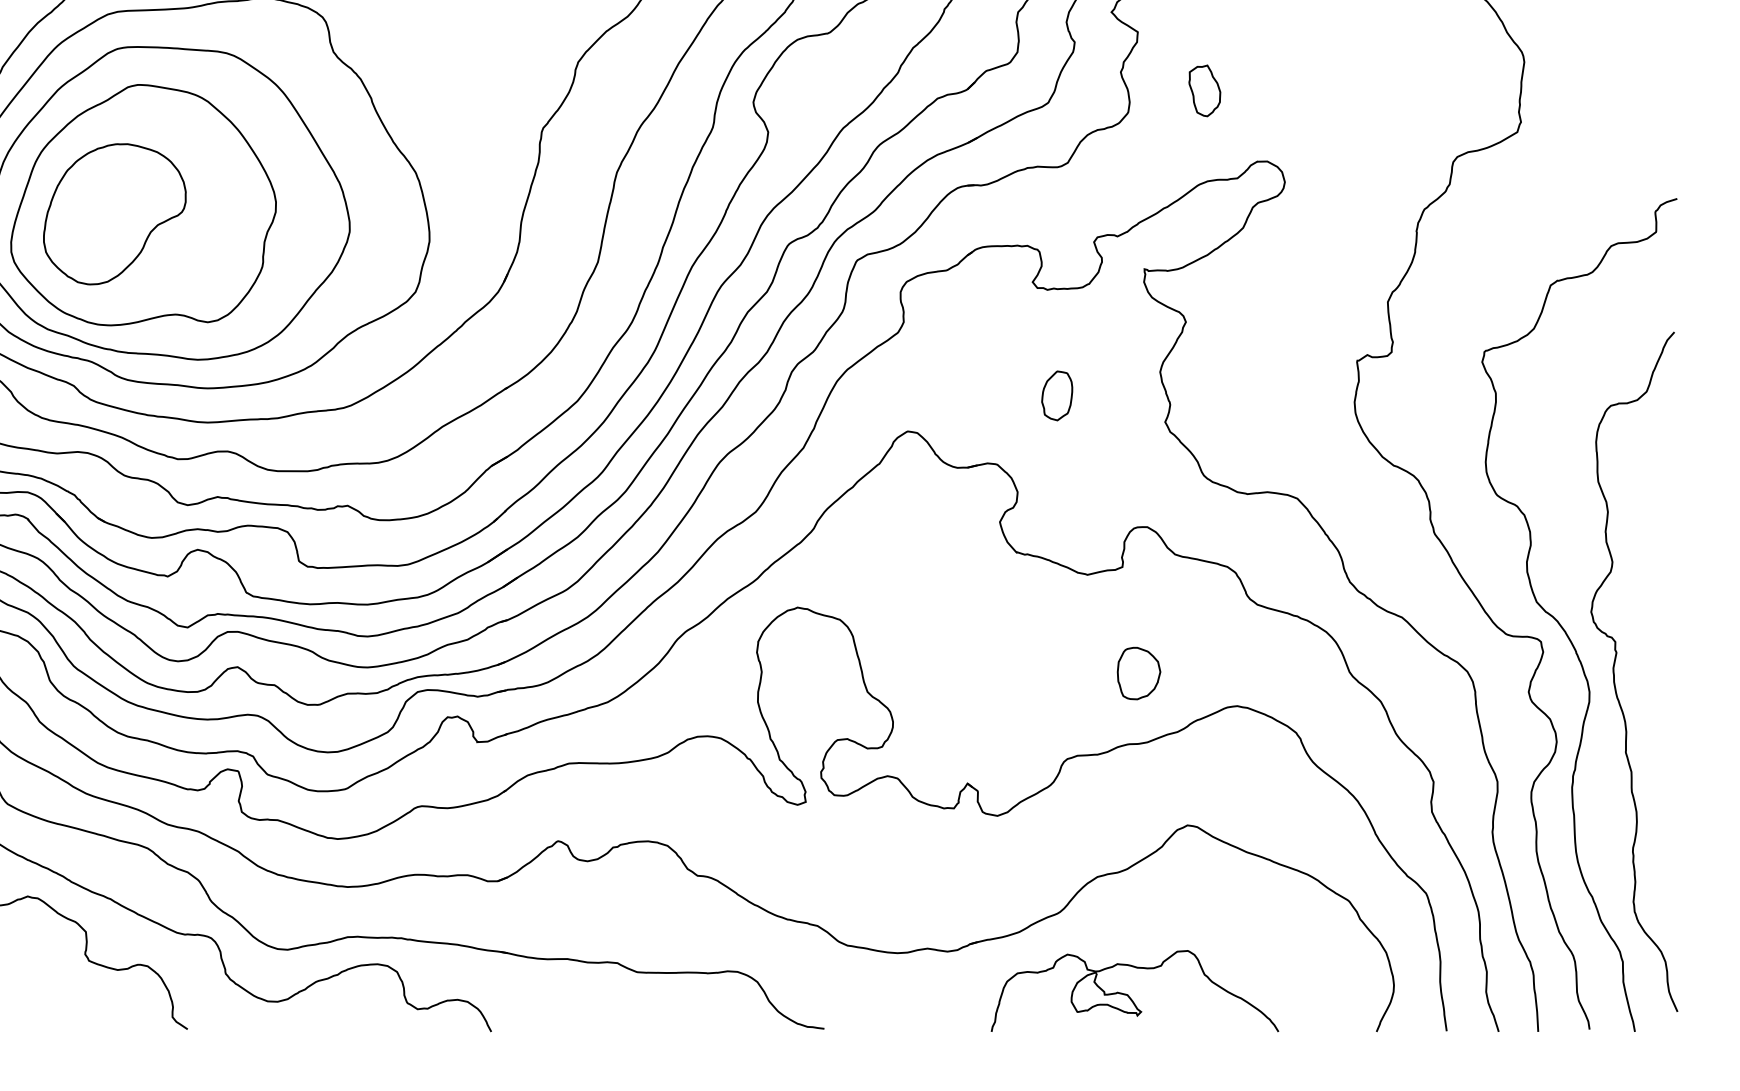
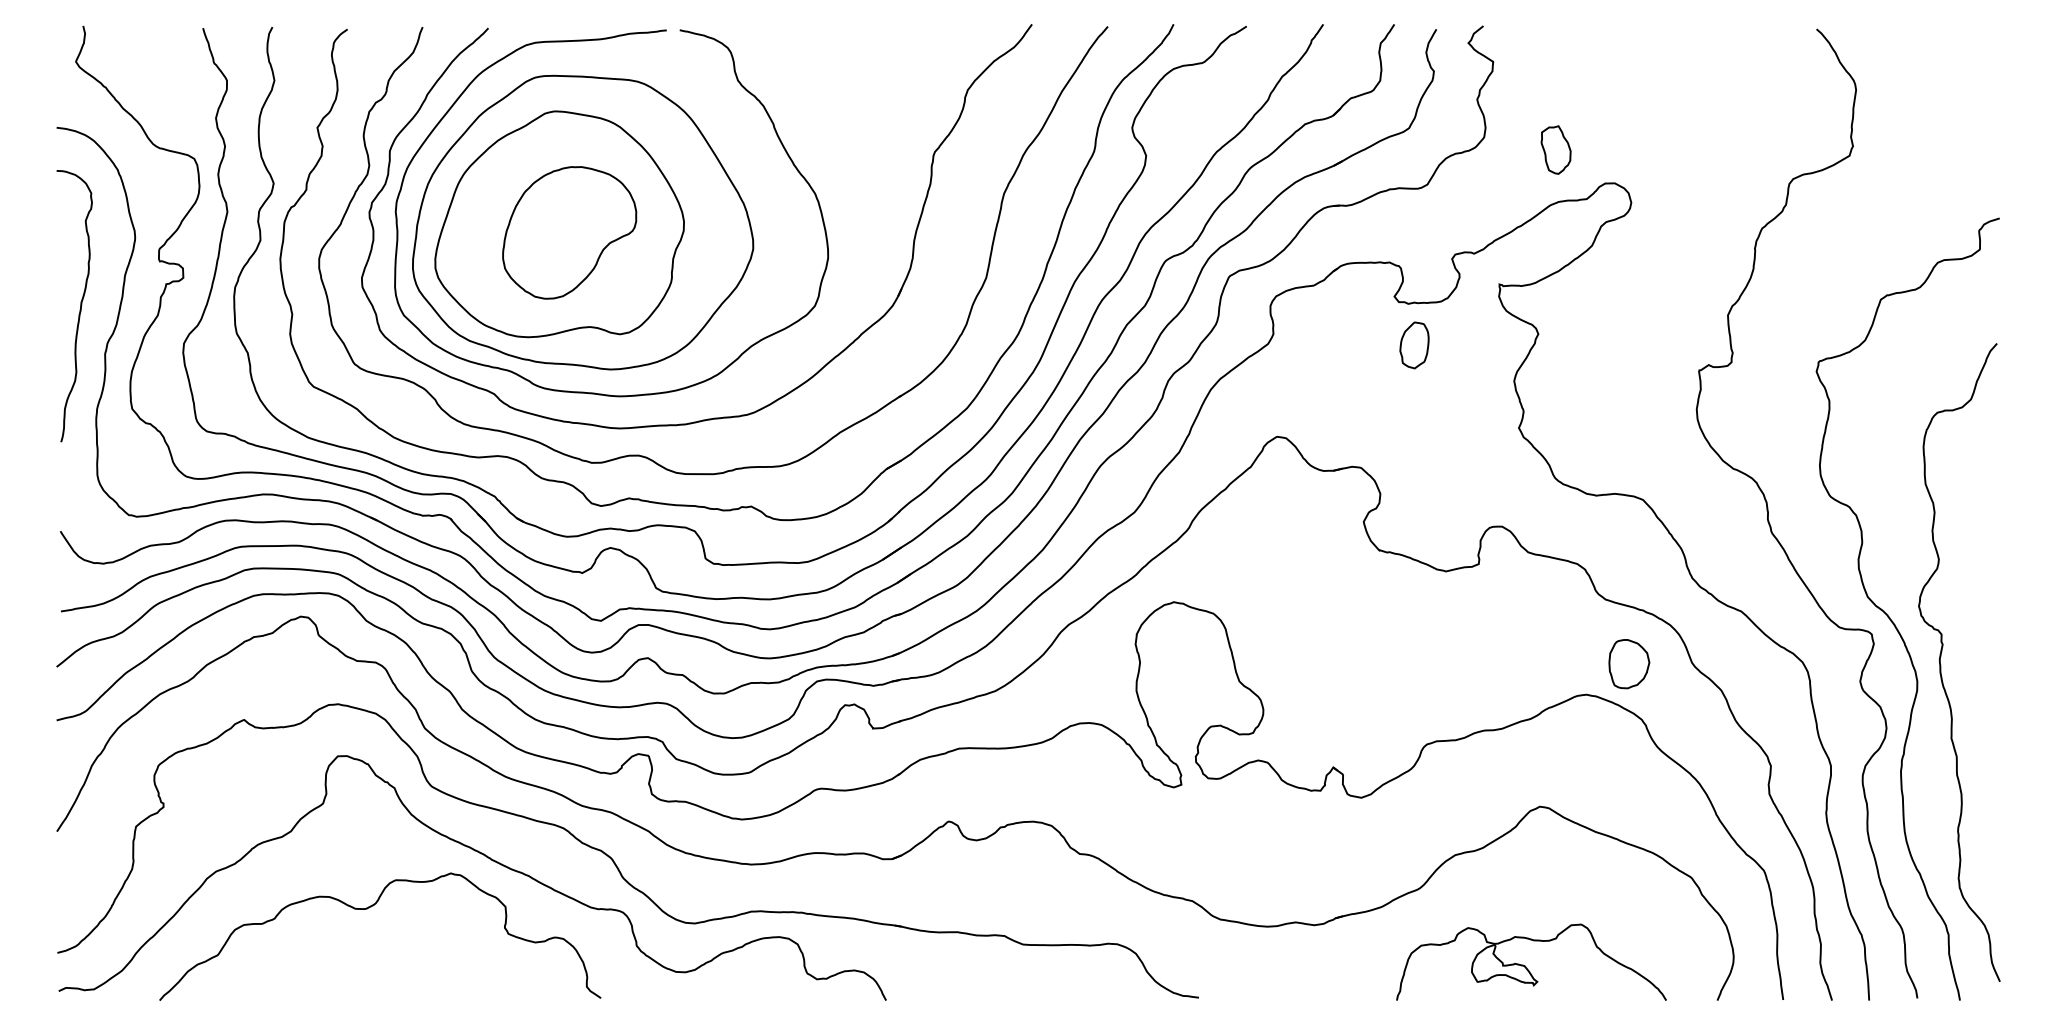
part: (1204, 90) -> (1555, 149), moved
part: (114, 213) -> (569, 232), moved
part: (1057, 395) -> (1414, 345), moved
part: (1139, 673) -> (1629, 664), moved
part: (1129, 995) -> (1526, 966), moved

